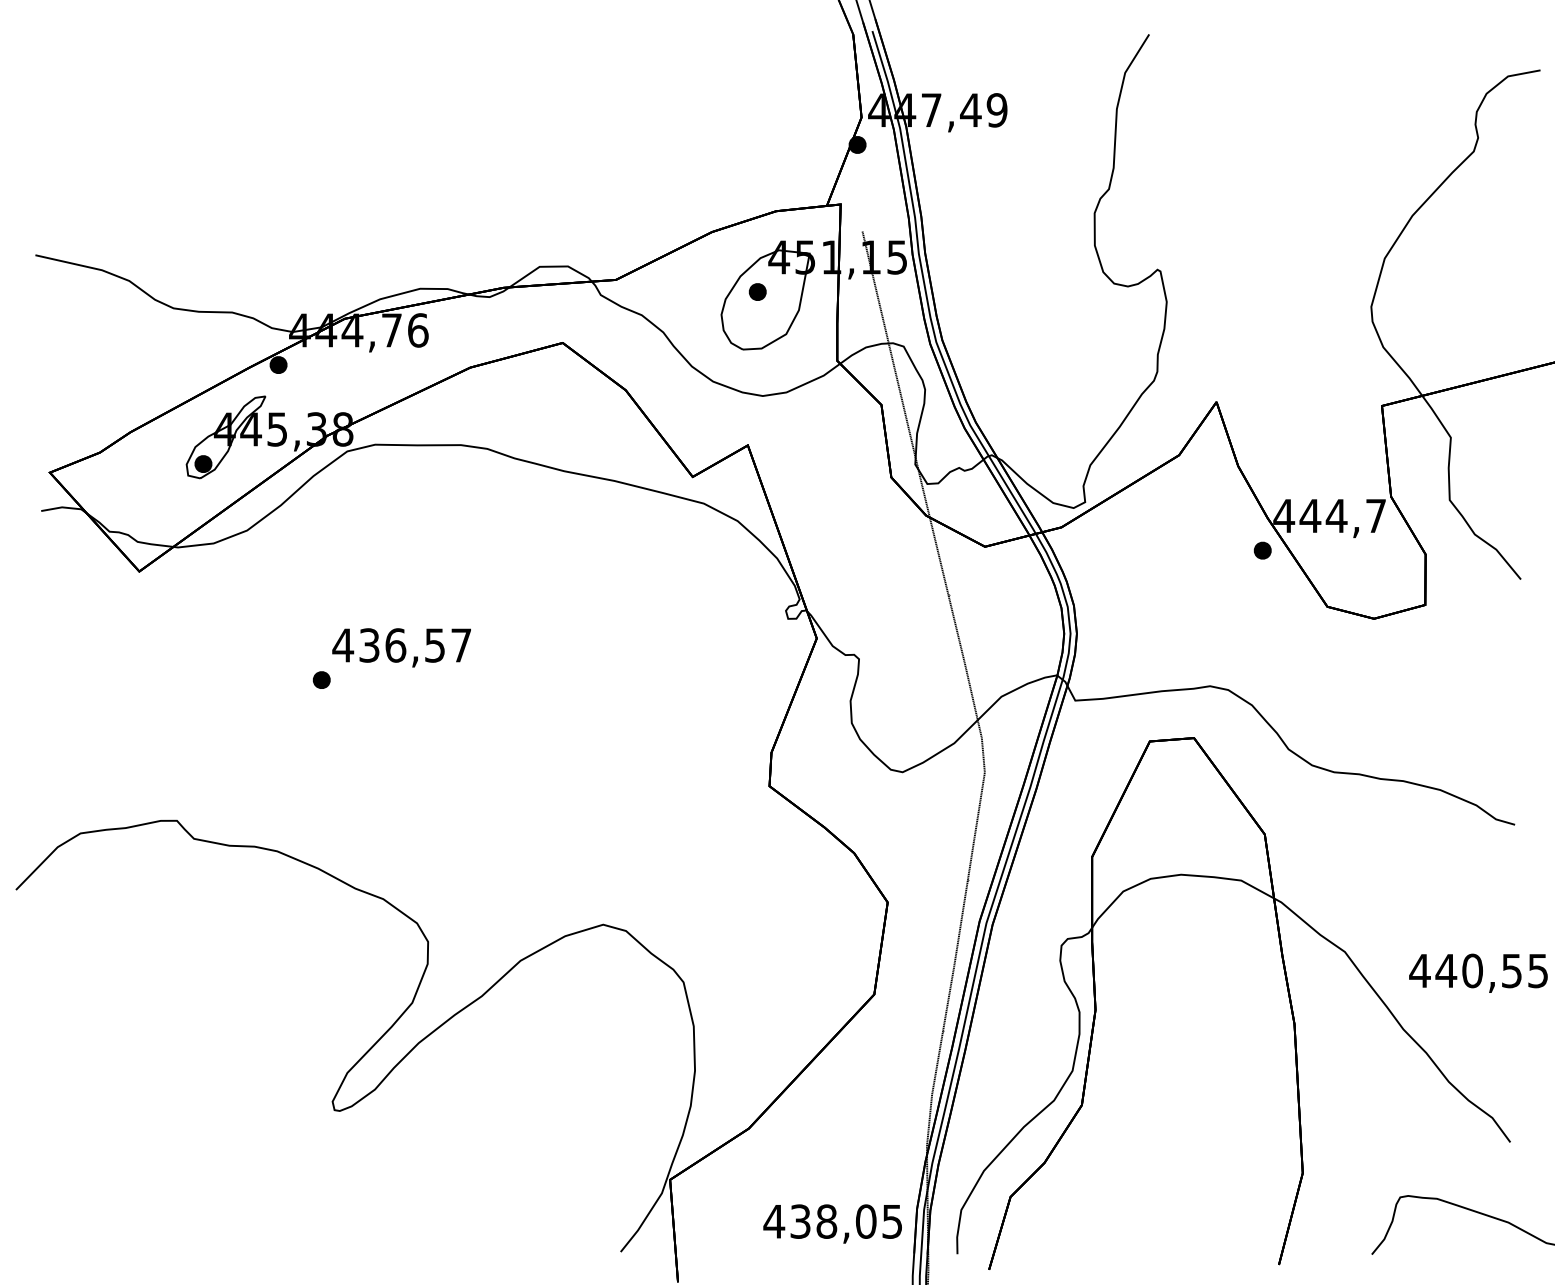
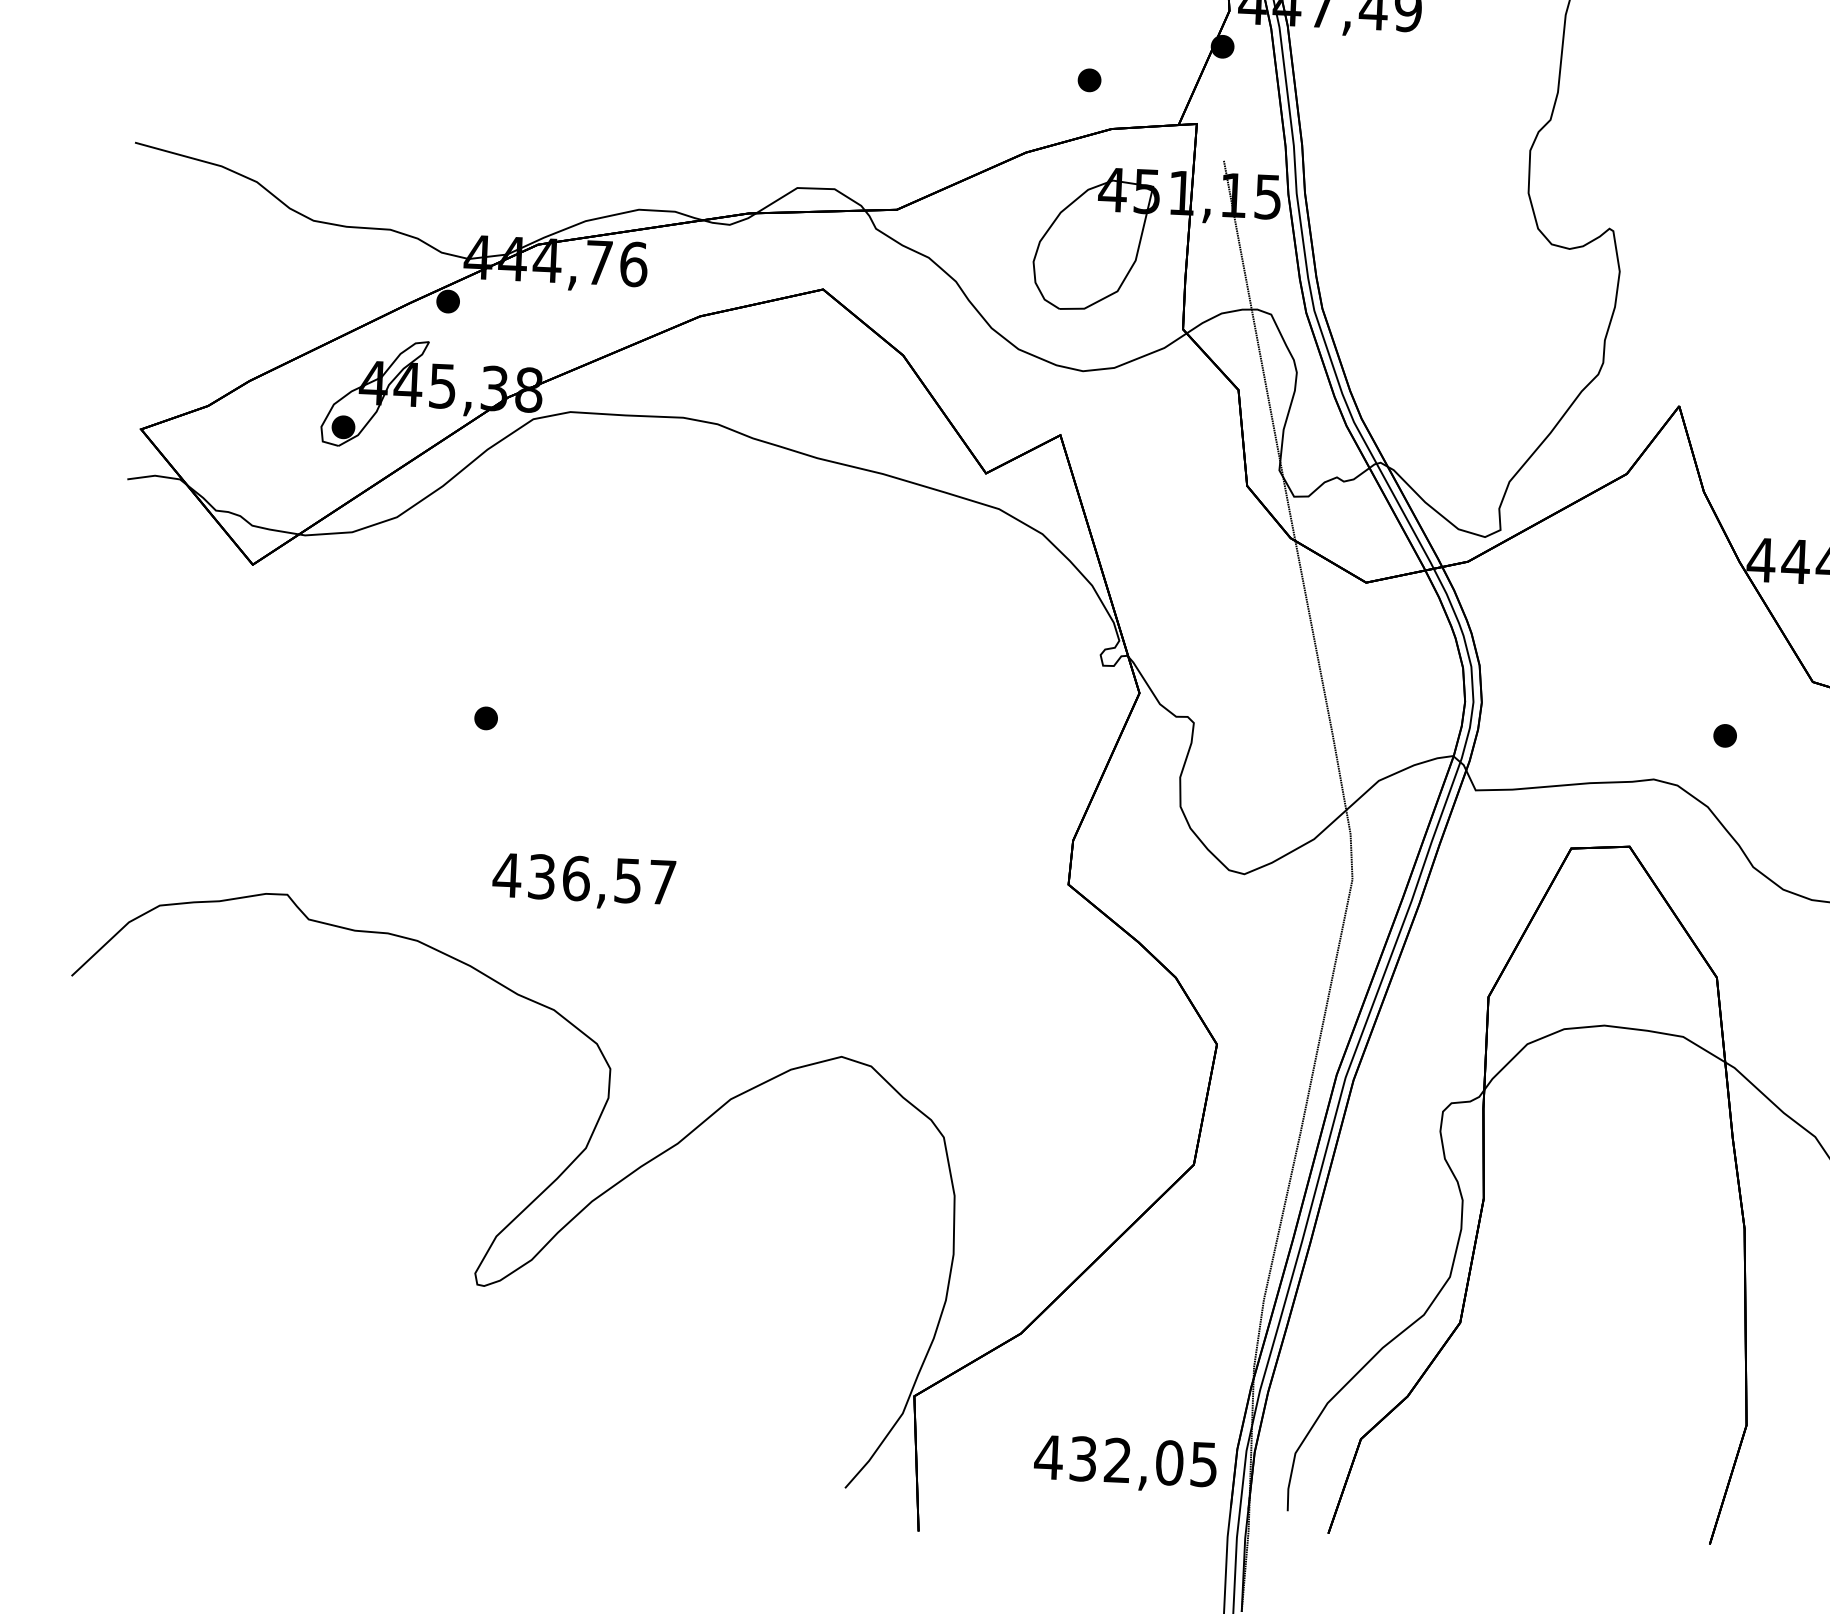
part: (757, 291) -> (1089, 79), moved
part: (1262, 550) -> (1724, 735), moved
text: (401, 647) -> (583, 881), moved
text: (826, 1221) -> (1117, 1460), 438,05 -> 432,05

